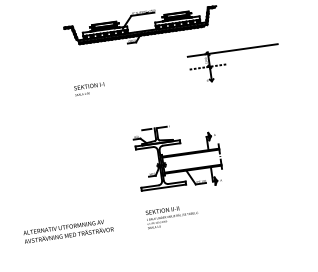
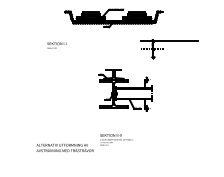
text: (88, 89) -> (56, 45), moved
part: (178, 157) -> (125, 90), moved
text: (67, 232) -> (64, 148), moved

